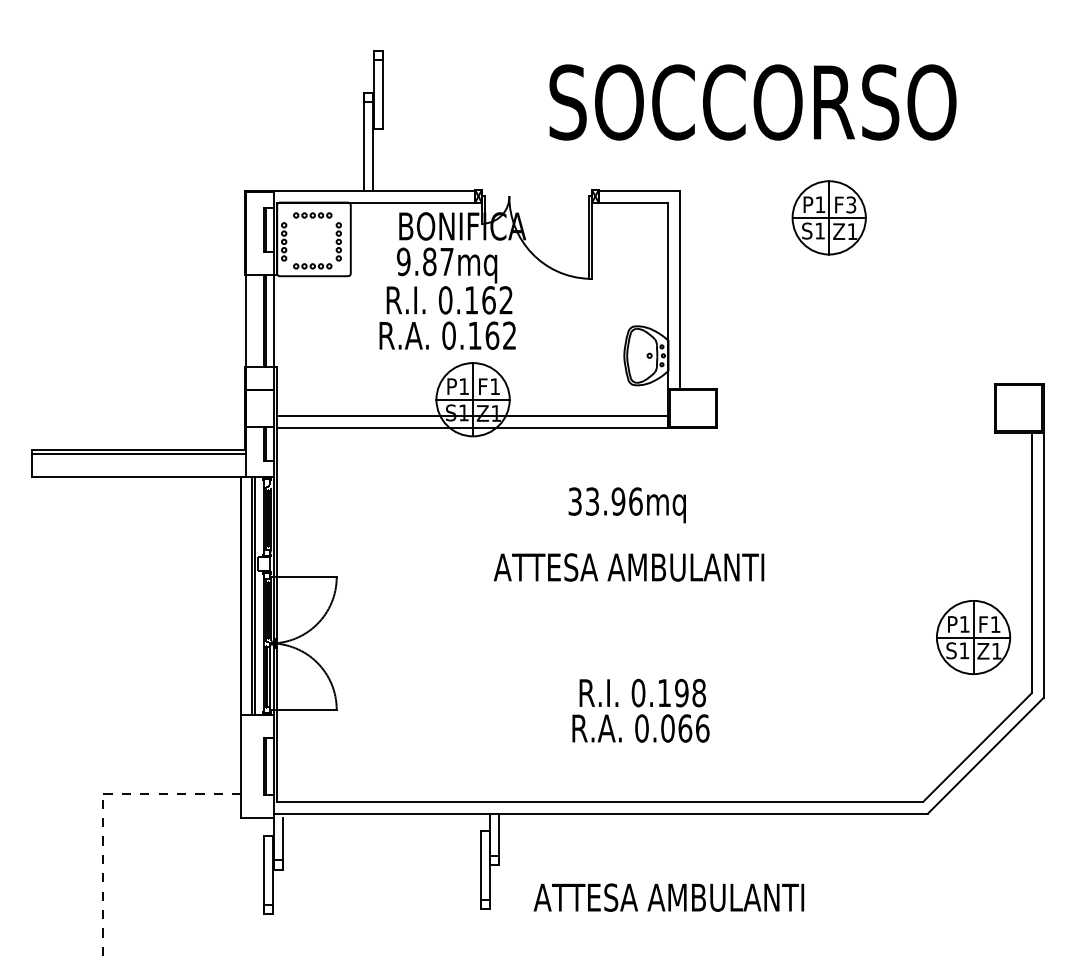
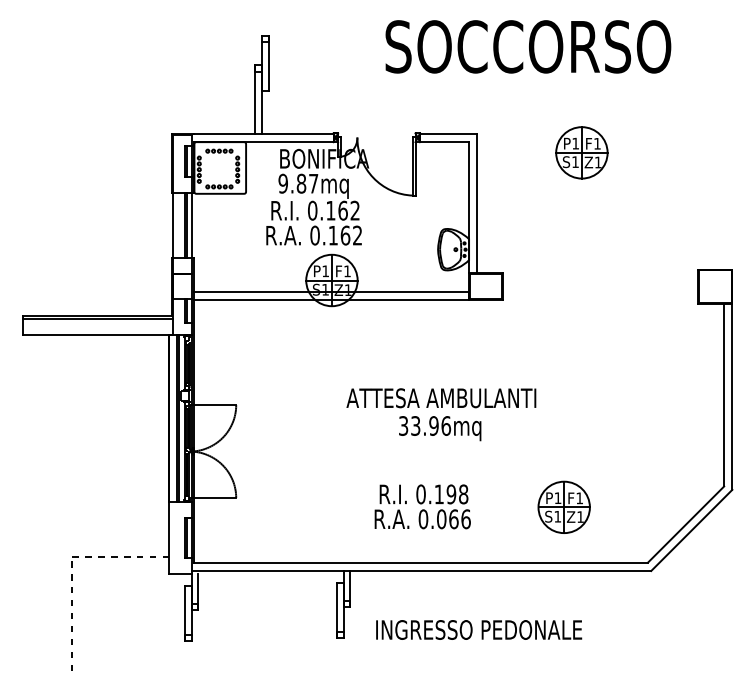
text: (753, 101) -> (528, 46), moved
text: (851, 204) -> (597, 143), F3 -> F1
text: (627, 505) -> (440, 428), moved
part: (972, 636) -> (563, 506), moved
text: (640, 710) -> (422, 506), moved
text: (681, 896) -> (478, 629), ATTESA AMBULANTI -> INGRESSO PEDONALE

